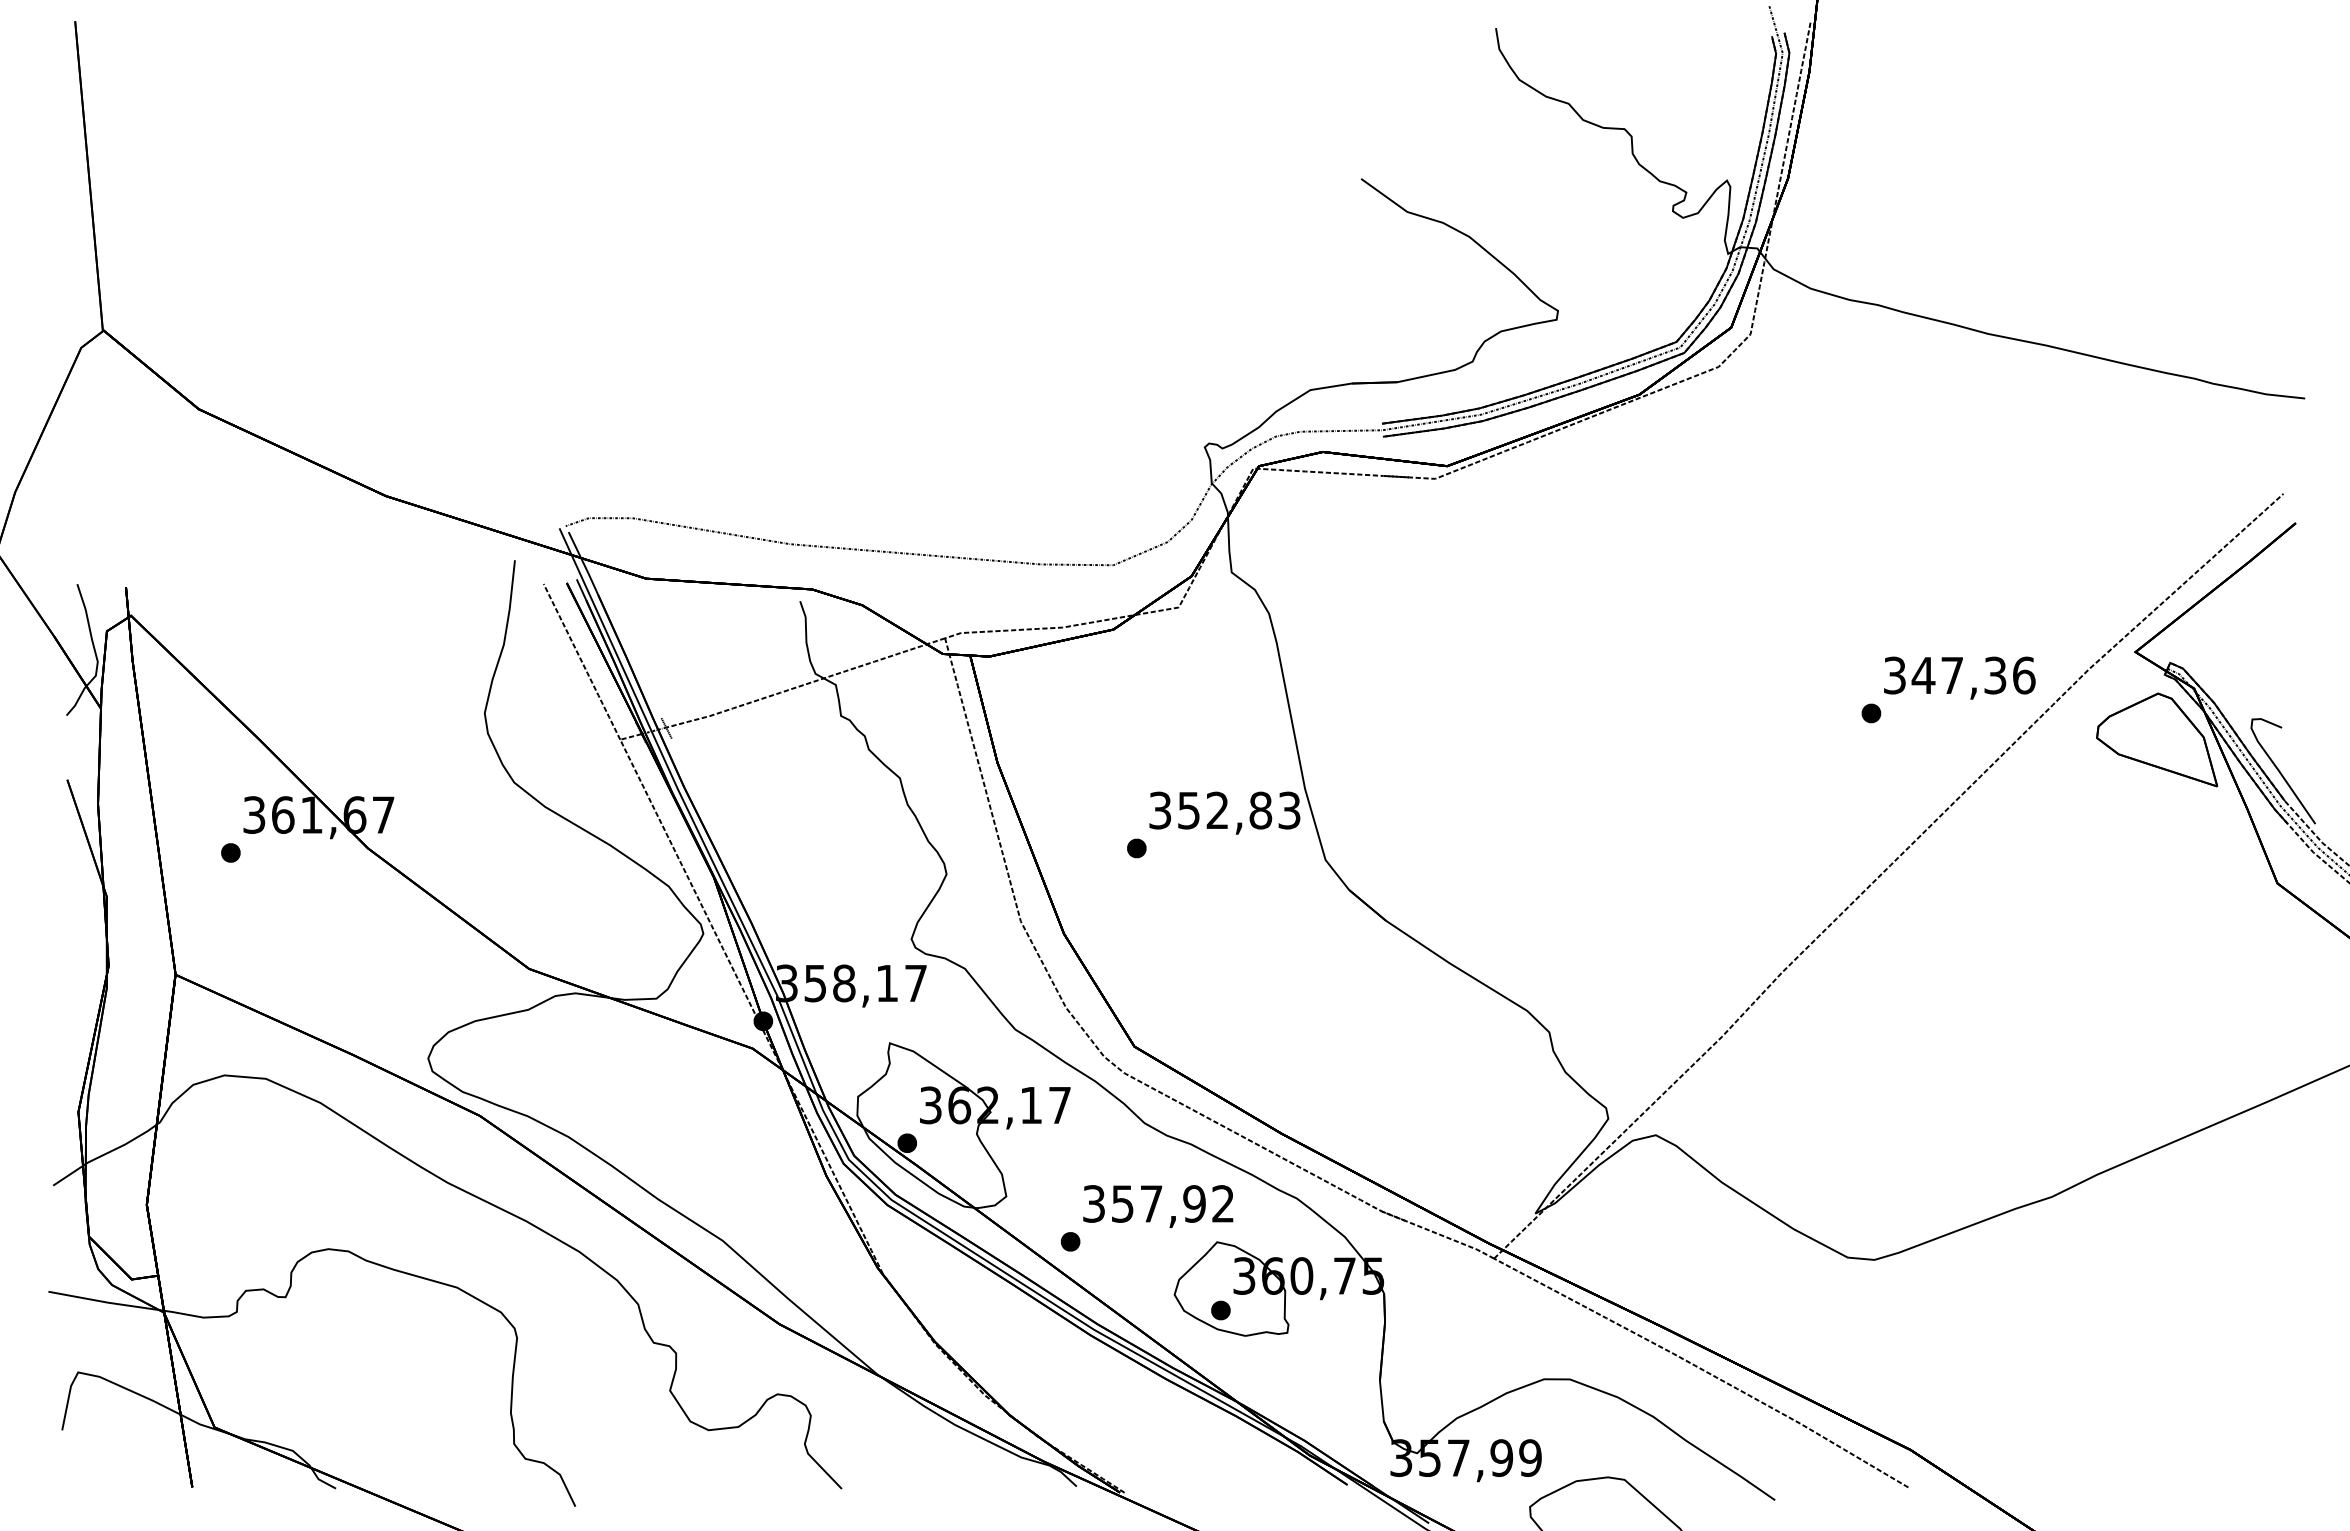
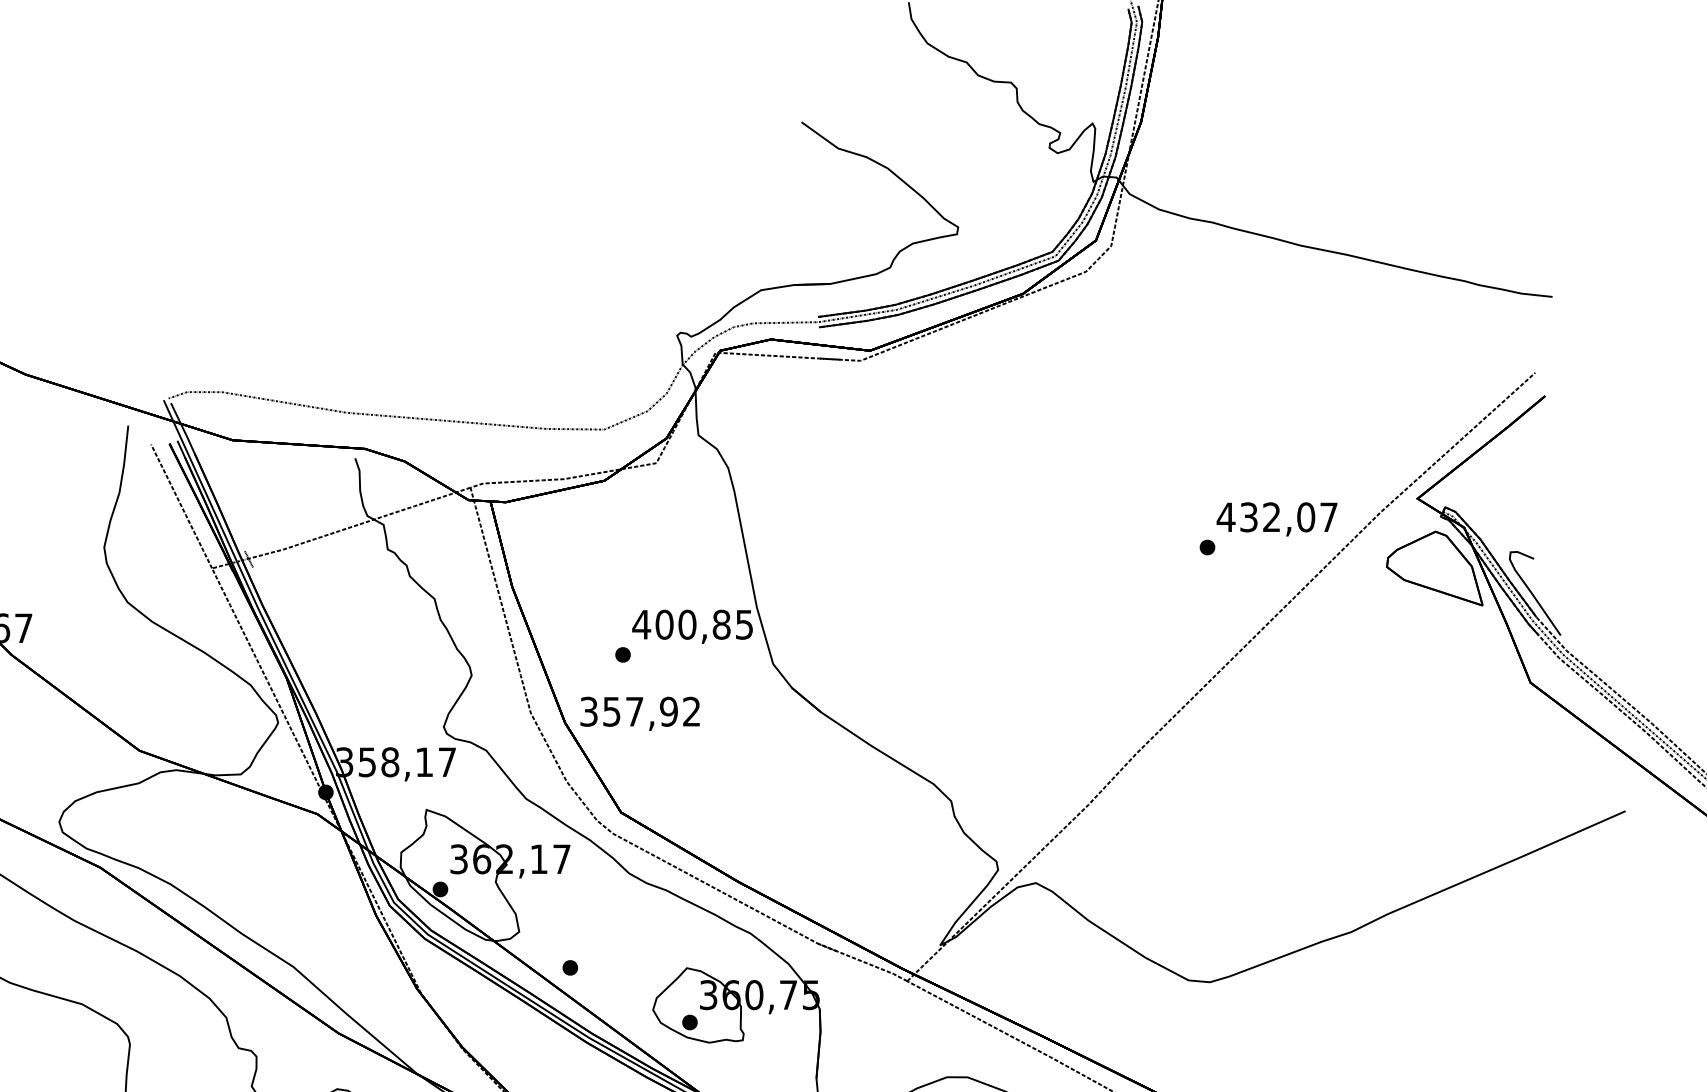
text: (1958, 675) -> (1276, 517), 347,36 -> 432,07
text: (1224, 810) -> (692, 624), 352,83 -> 400,85
text: (1158, 1206) -> (640, 713), moved

